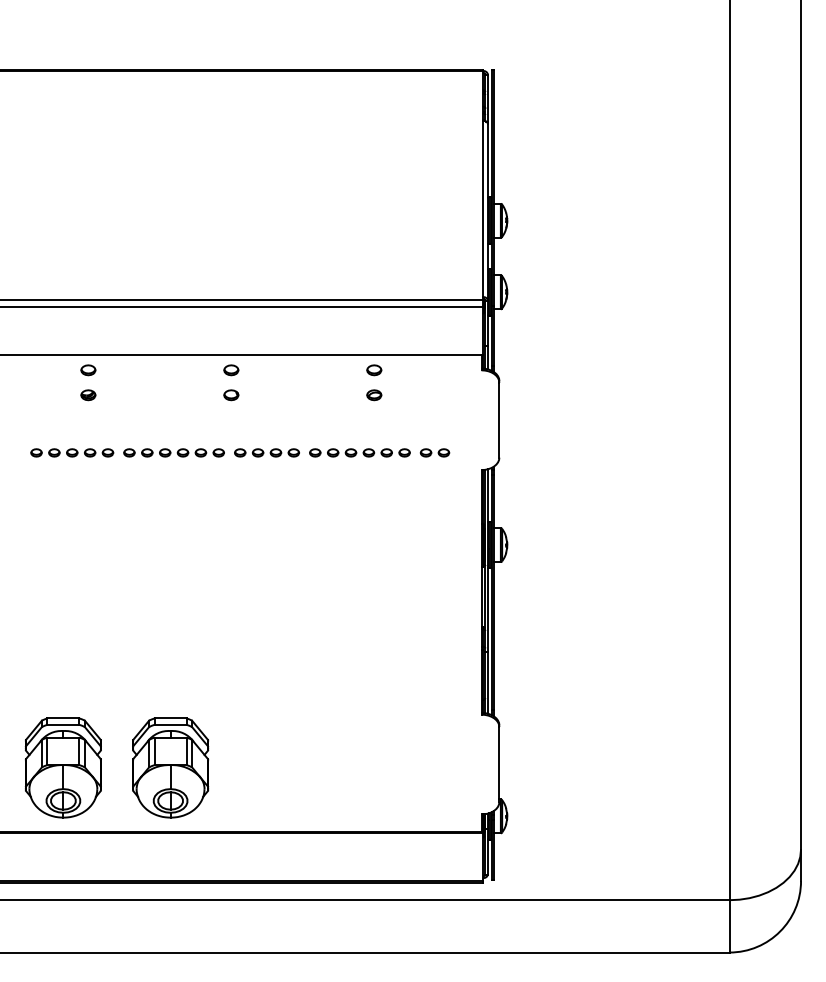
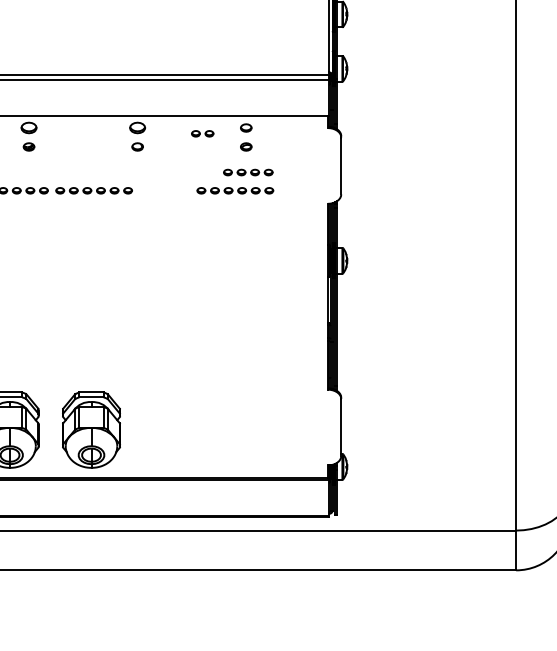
part: (88, 370) -> (29, 128), size x1.4
part: (231, 370) -> (137, 128), size x1.4
part: (266, 452) -> (247, 172), moved
part: (434, 452) -> (202, 133), moved

